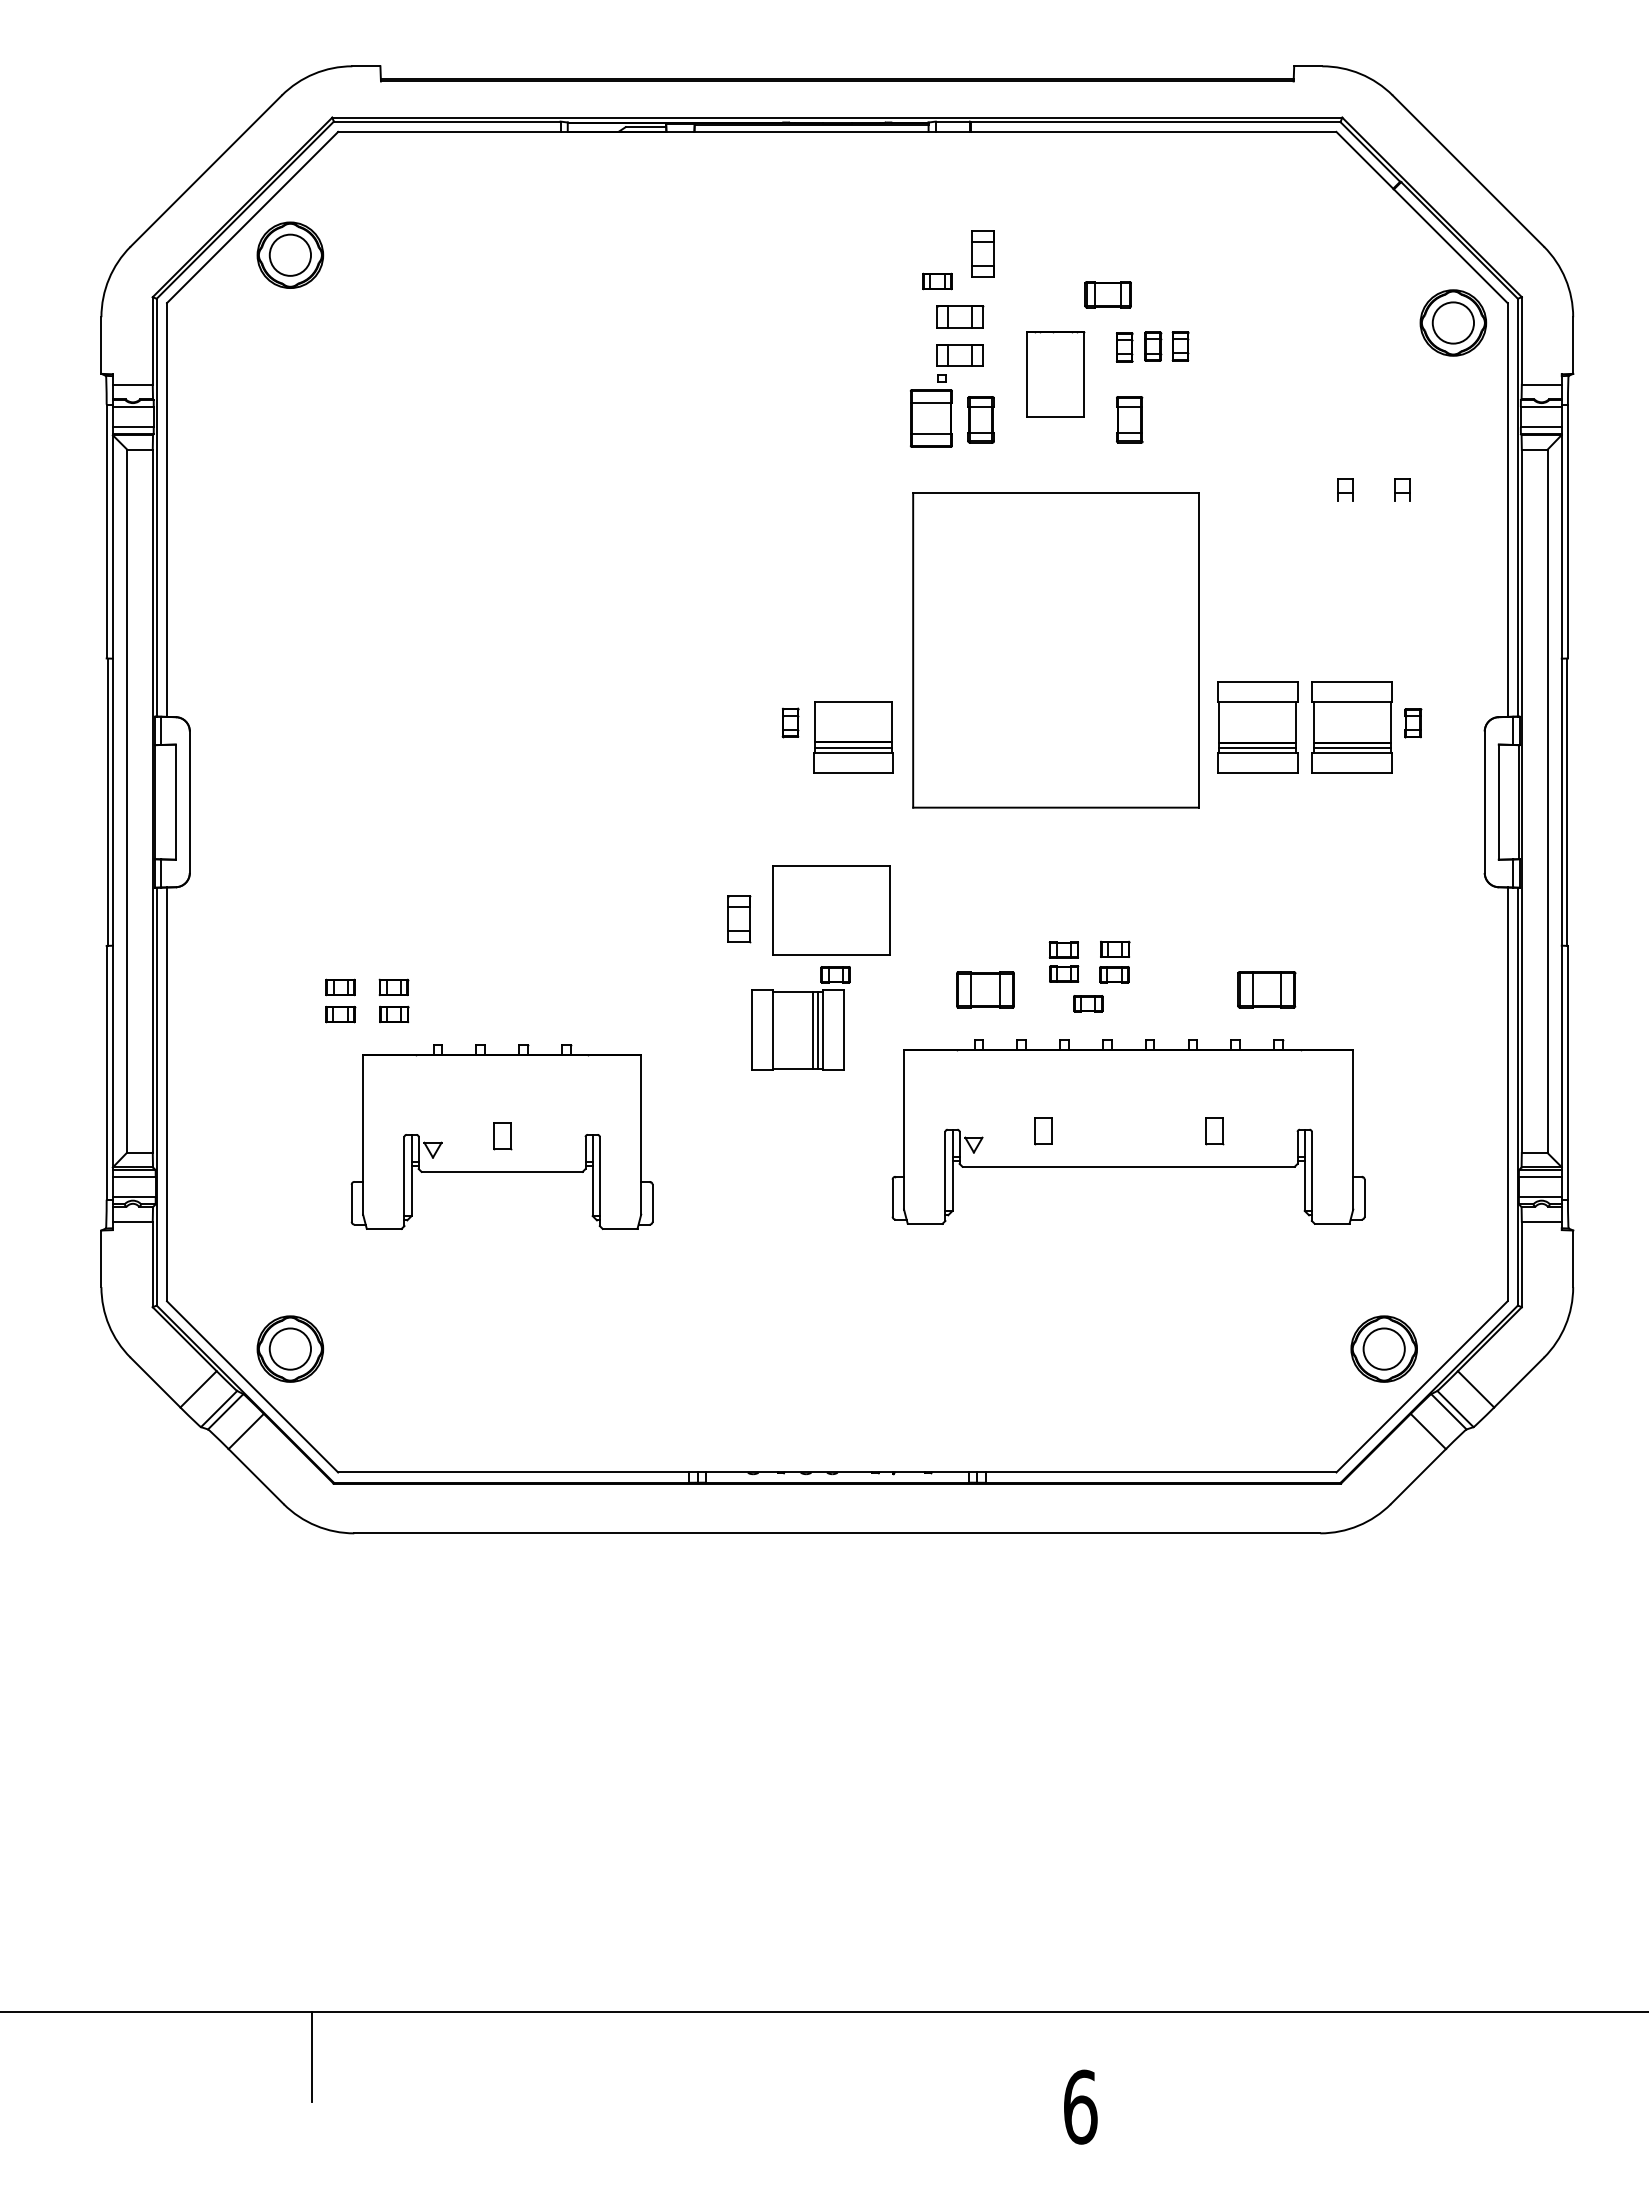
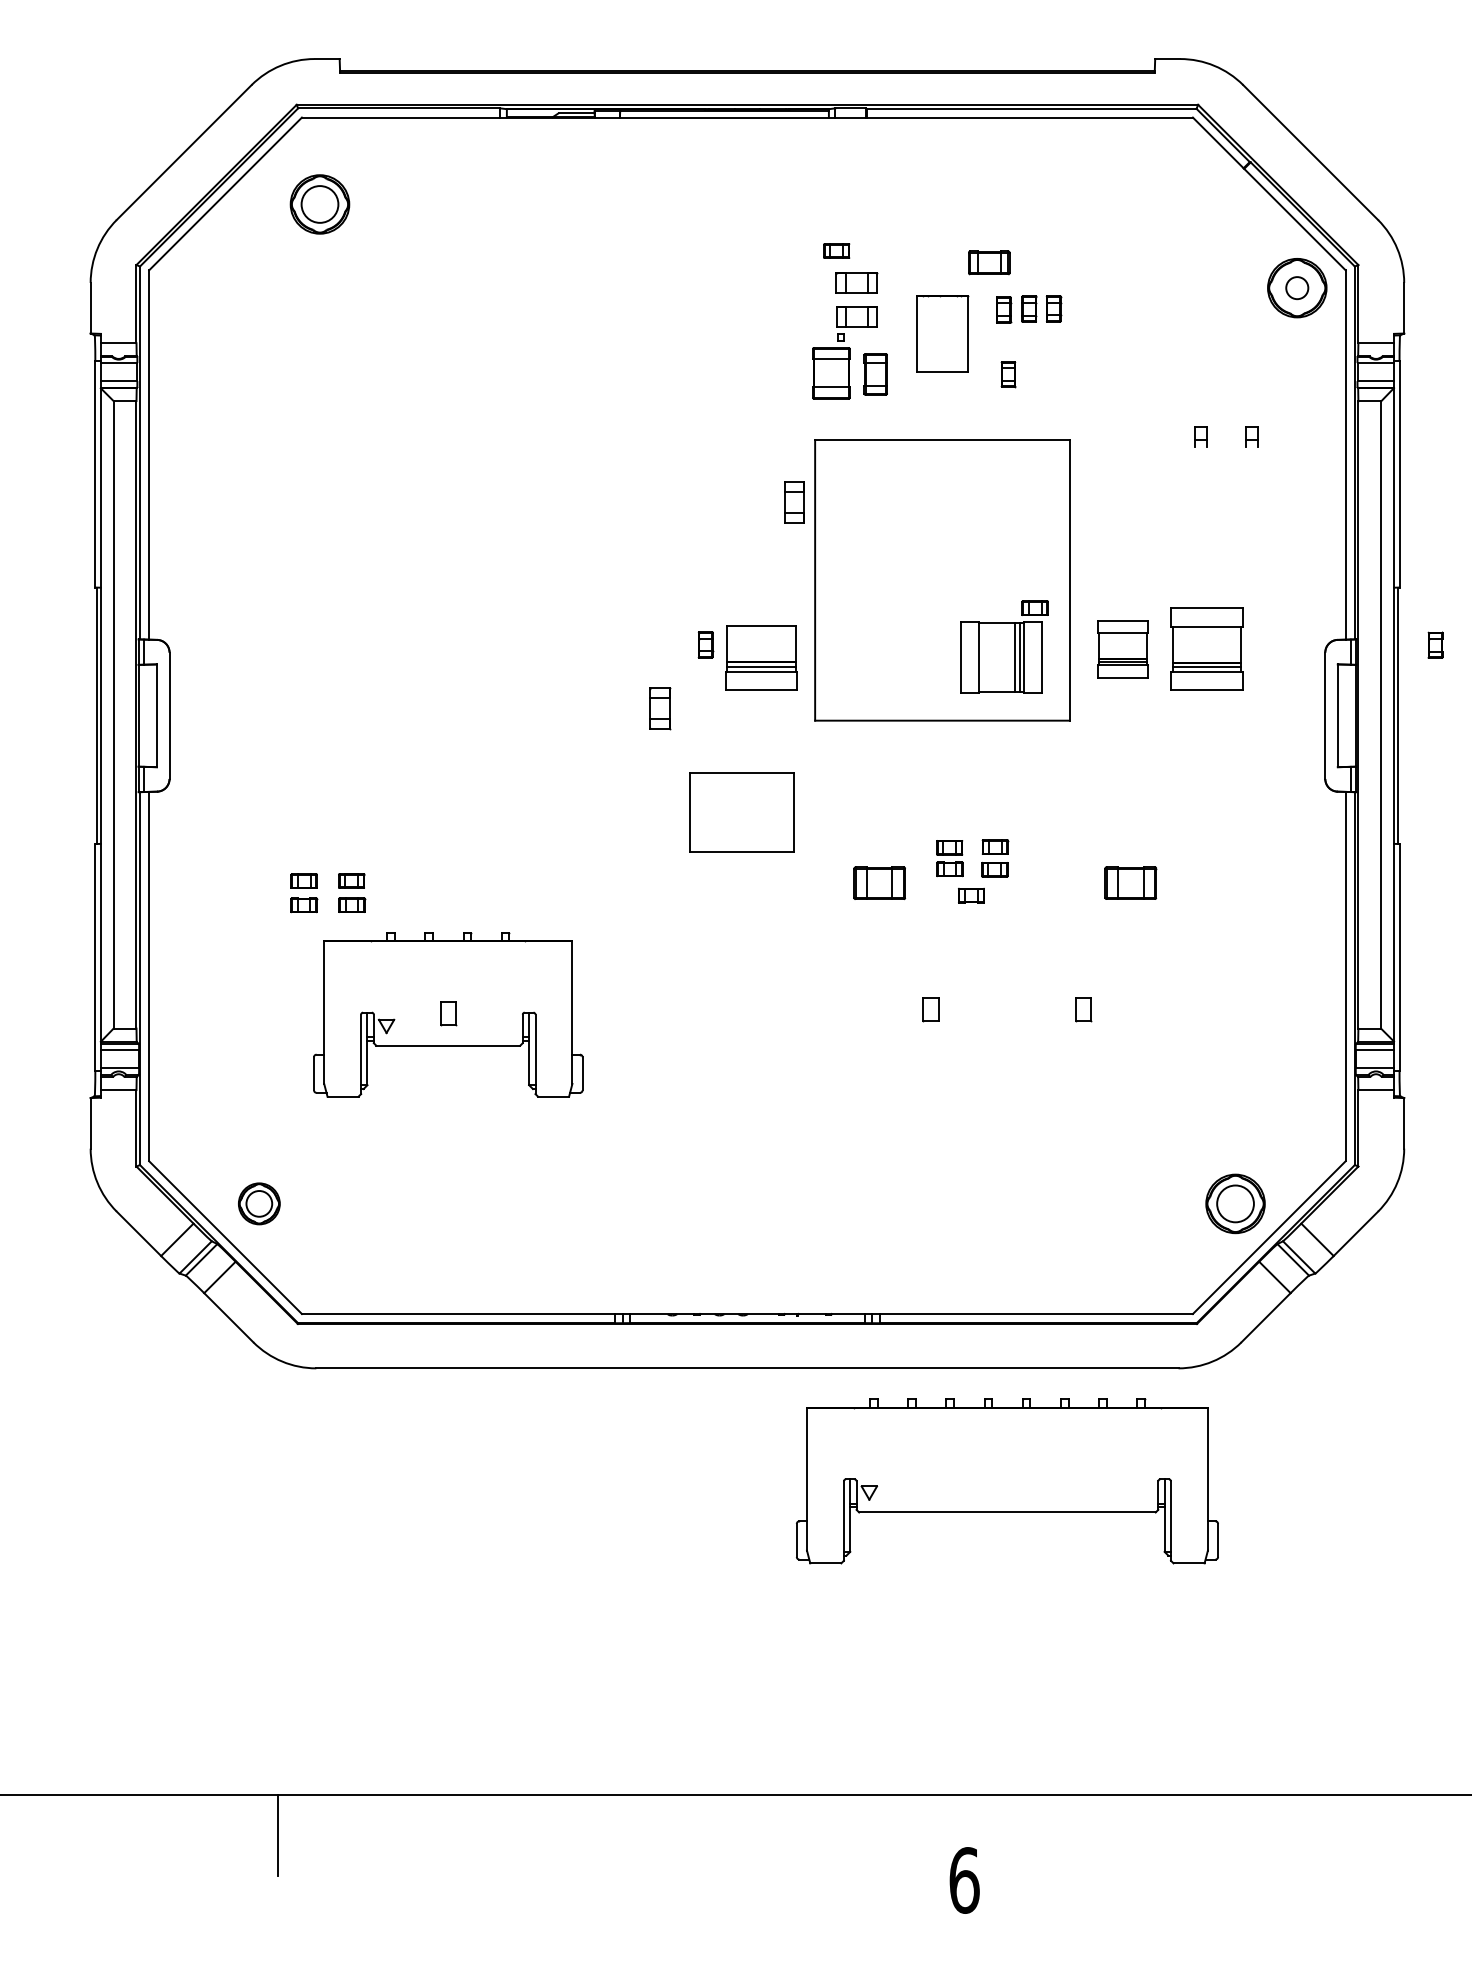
part: (982, 253) -> (794, 501), moved
part: (290, 254) -> (320, 203), moved
circle: (1453, 322) -> (1297, 287), size x0.6
part: (1129, 419) -> (1008, 374), size x0.6
part: (1413, 723) -> (1435, 645), moved
part: (1257, 727) -> (1122, 649), size x0.7
part: (739, 919) -> (660, 708), moved
part: (800, 1018) -> (1003, 647), moved
part: (1128, 1131) -> (1007, 1480), moved
part: (290, 1348) -> (259, 1203), size x0.7

